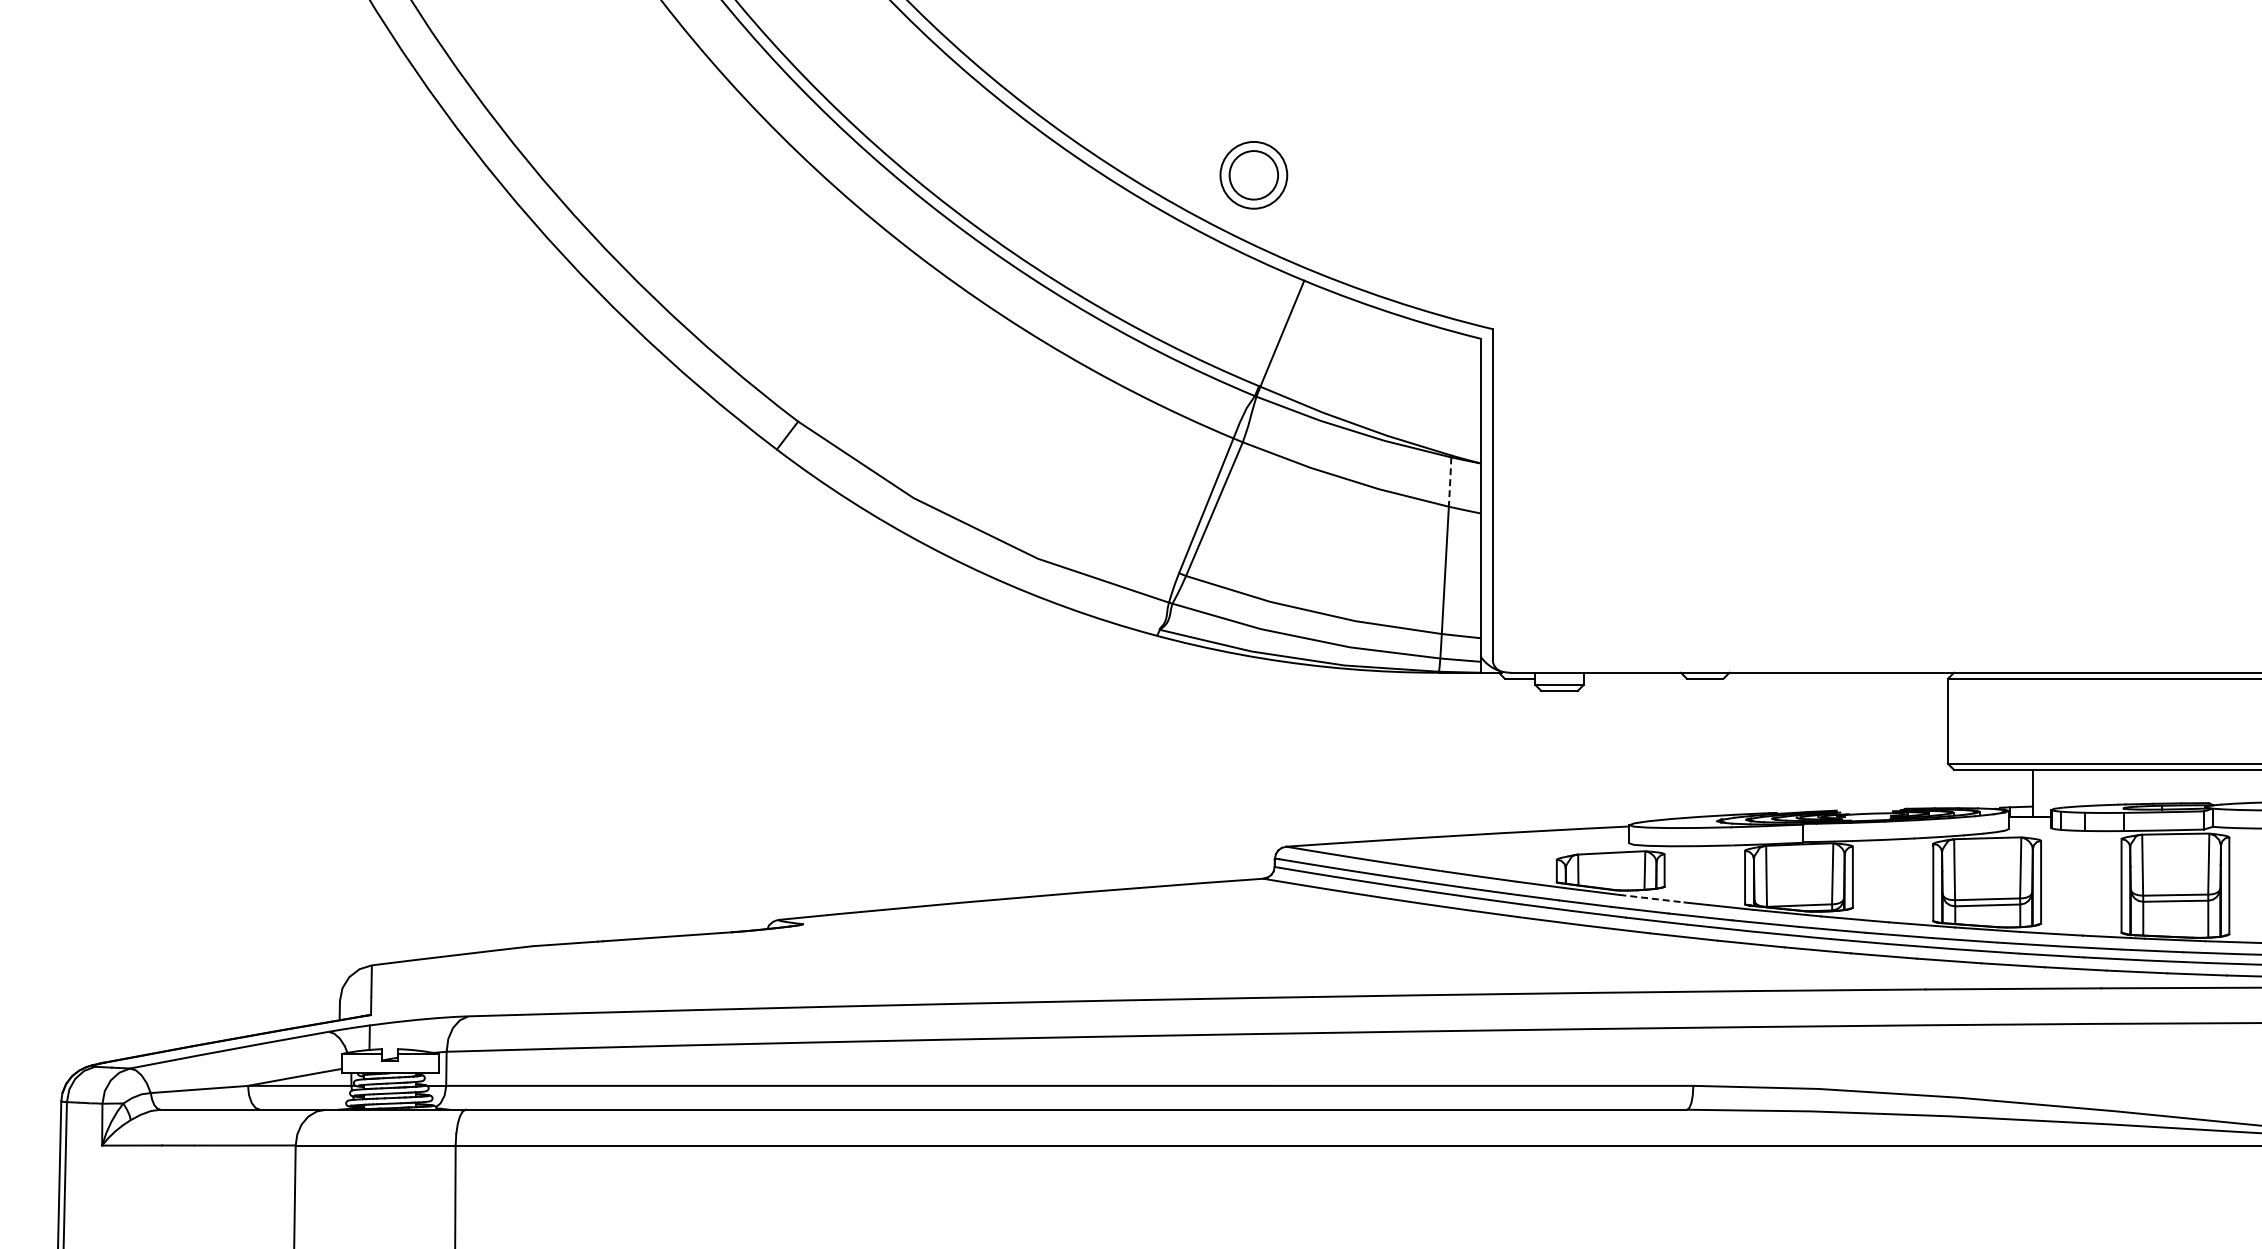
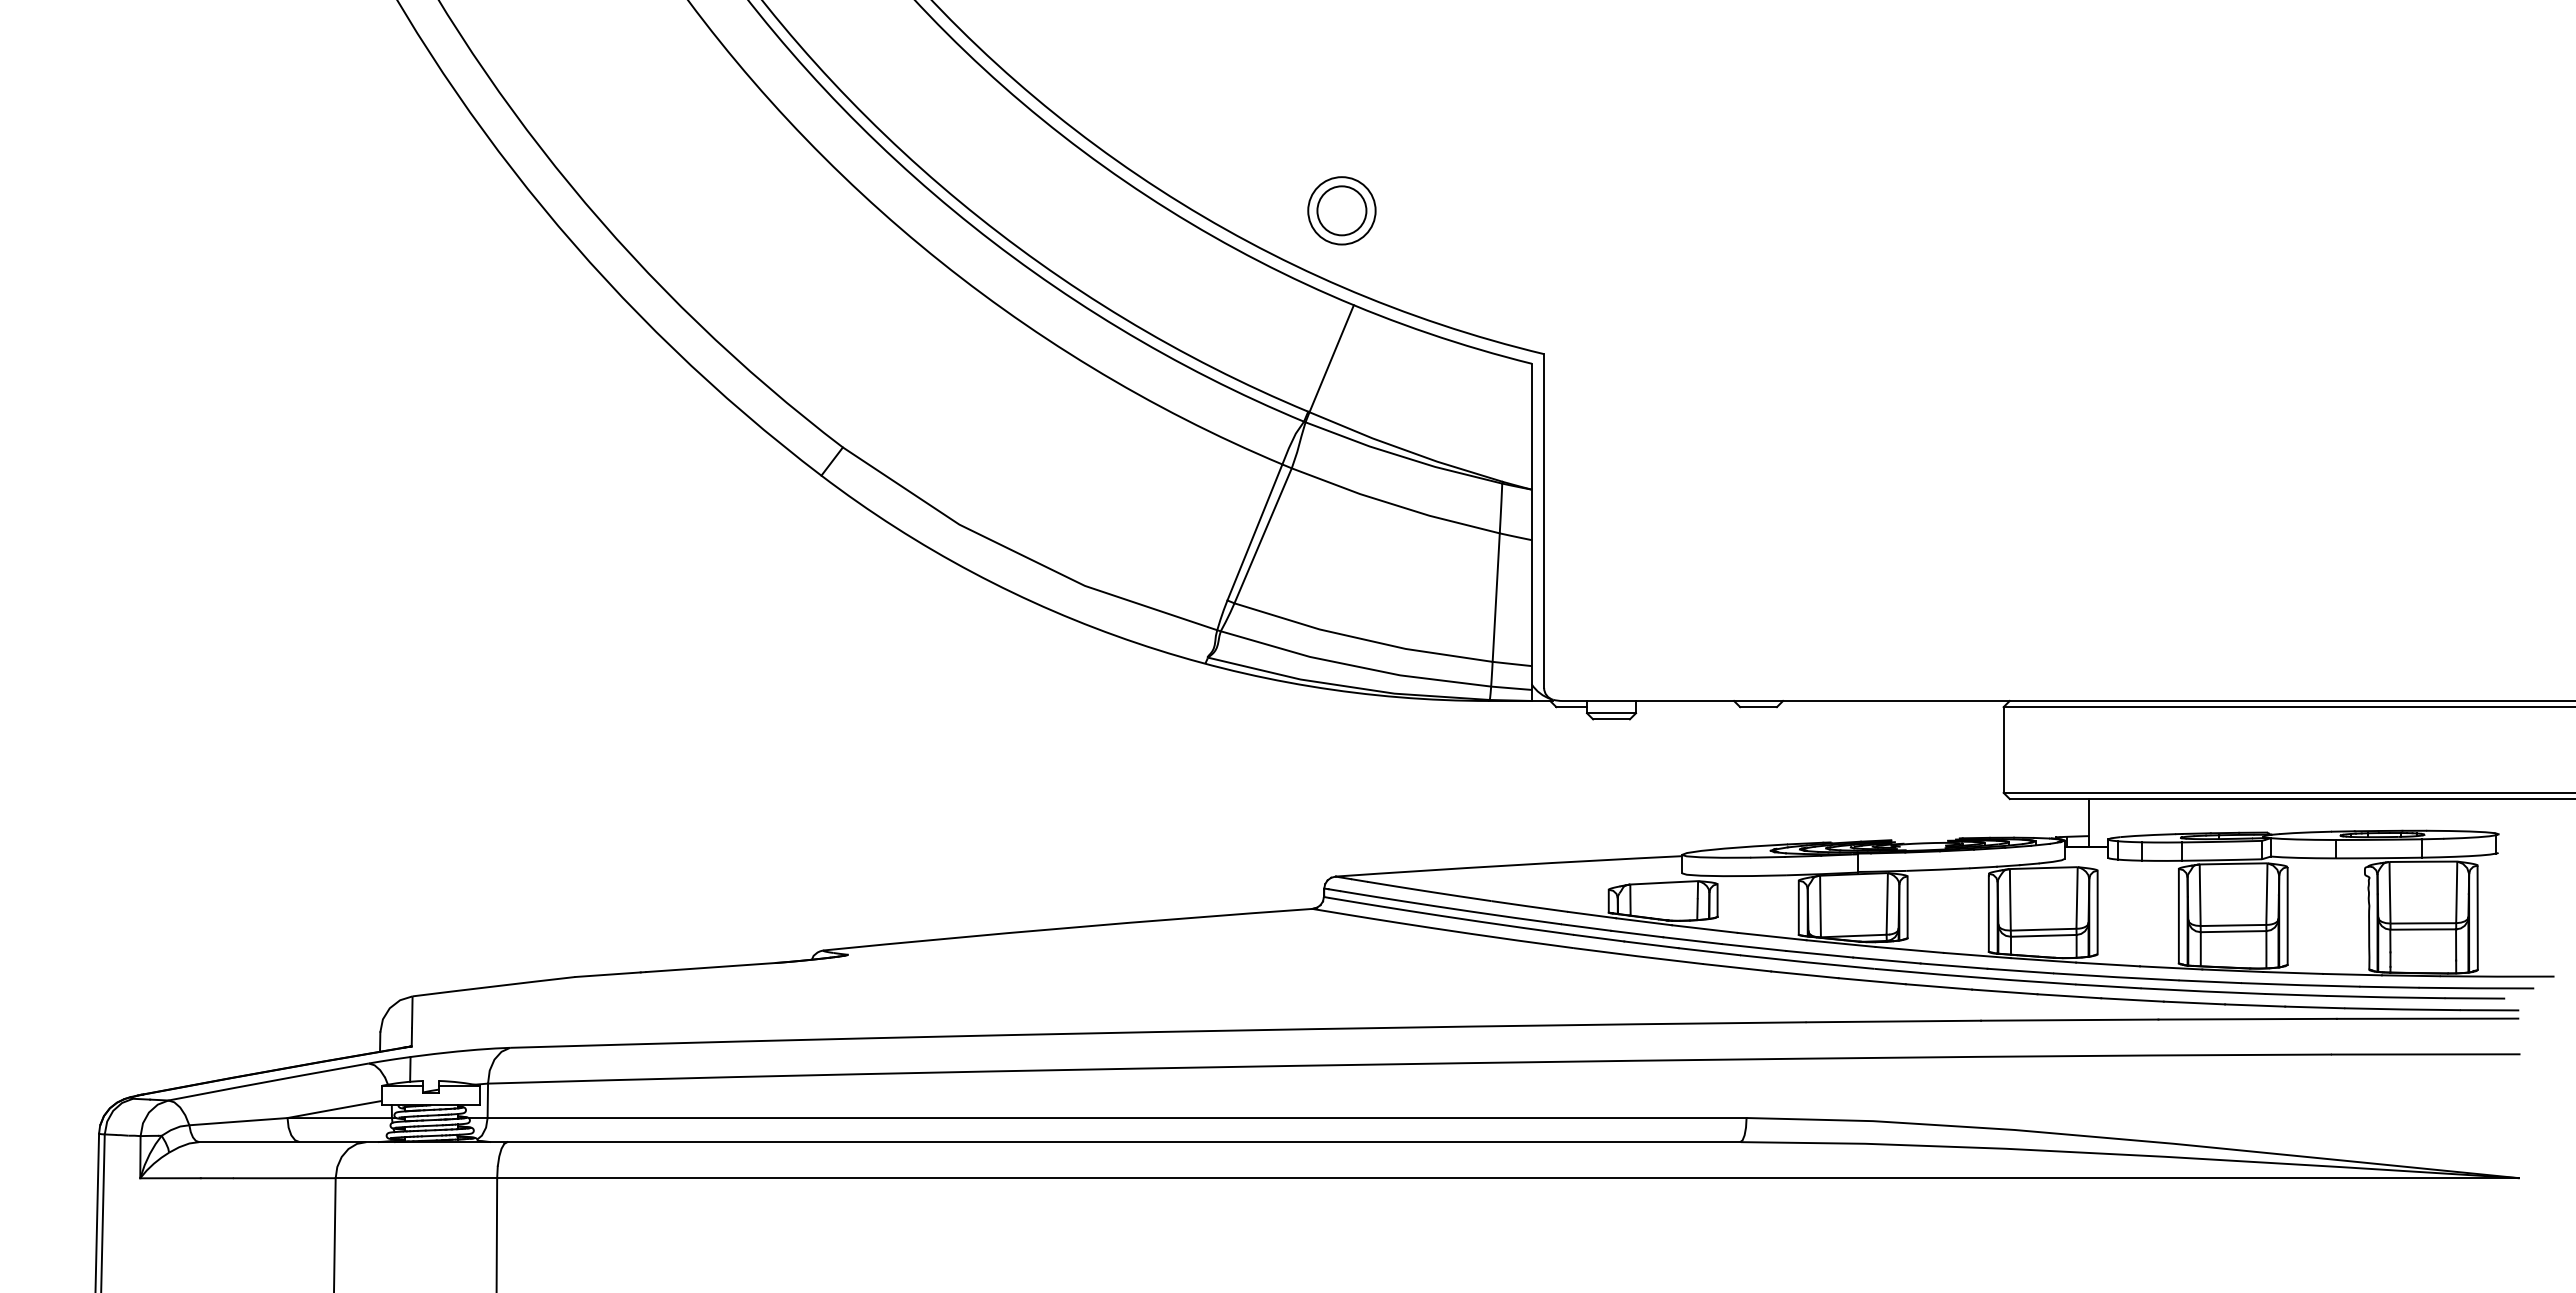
part: (1253, 174) -> (1341, 210), moved
line: (1450, 482) -> (1501, 508), dashed -> solid
line: (1652, 899) -> (1705, 929), dashed -> solid

